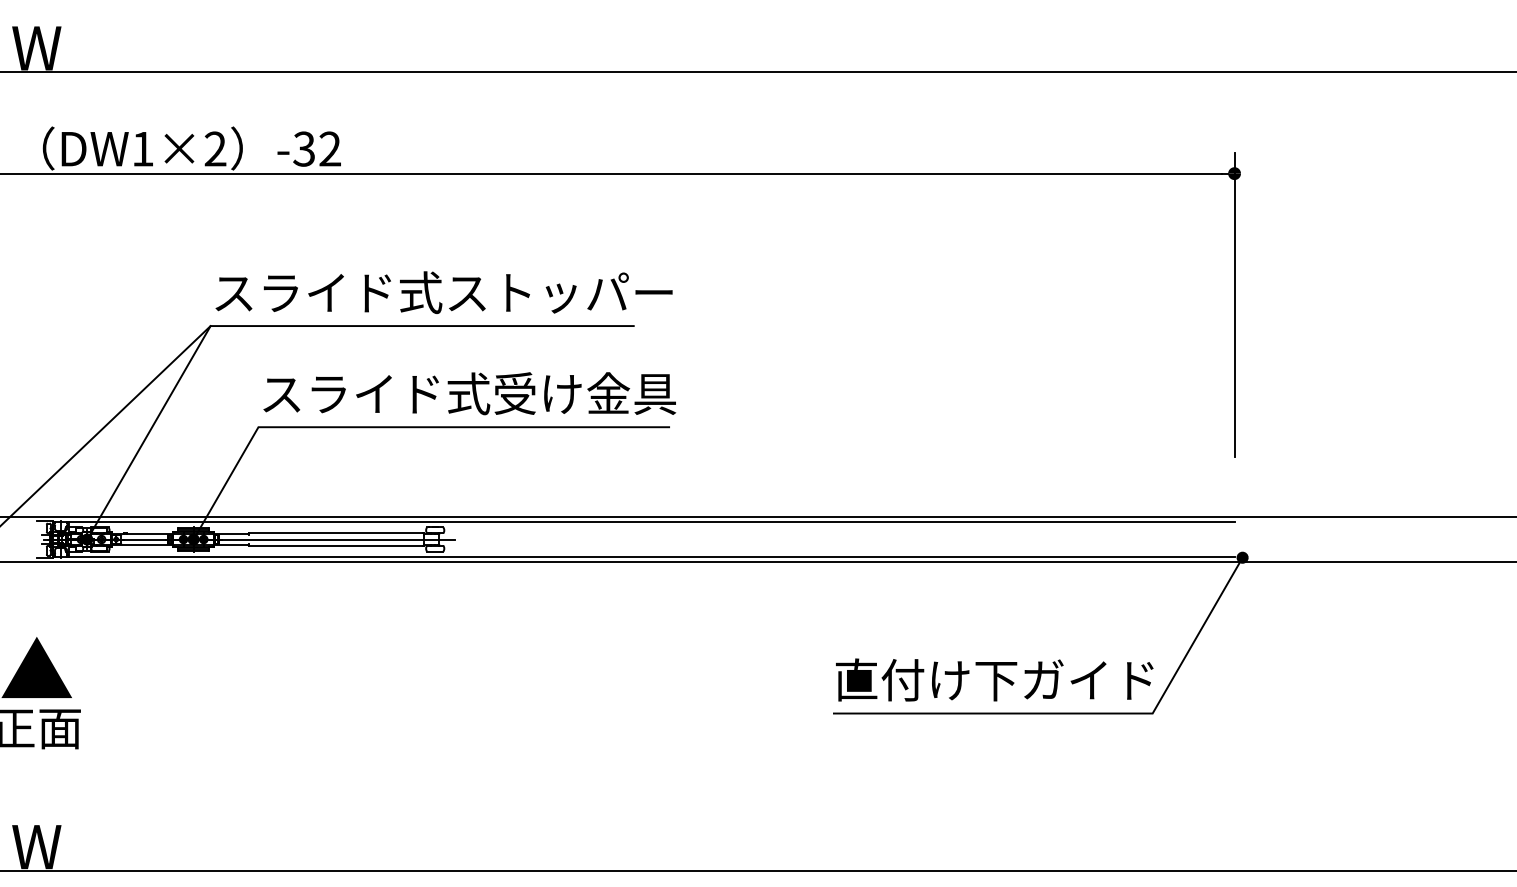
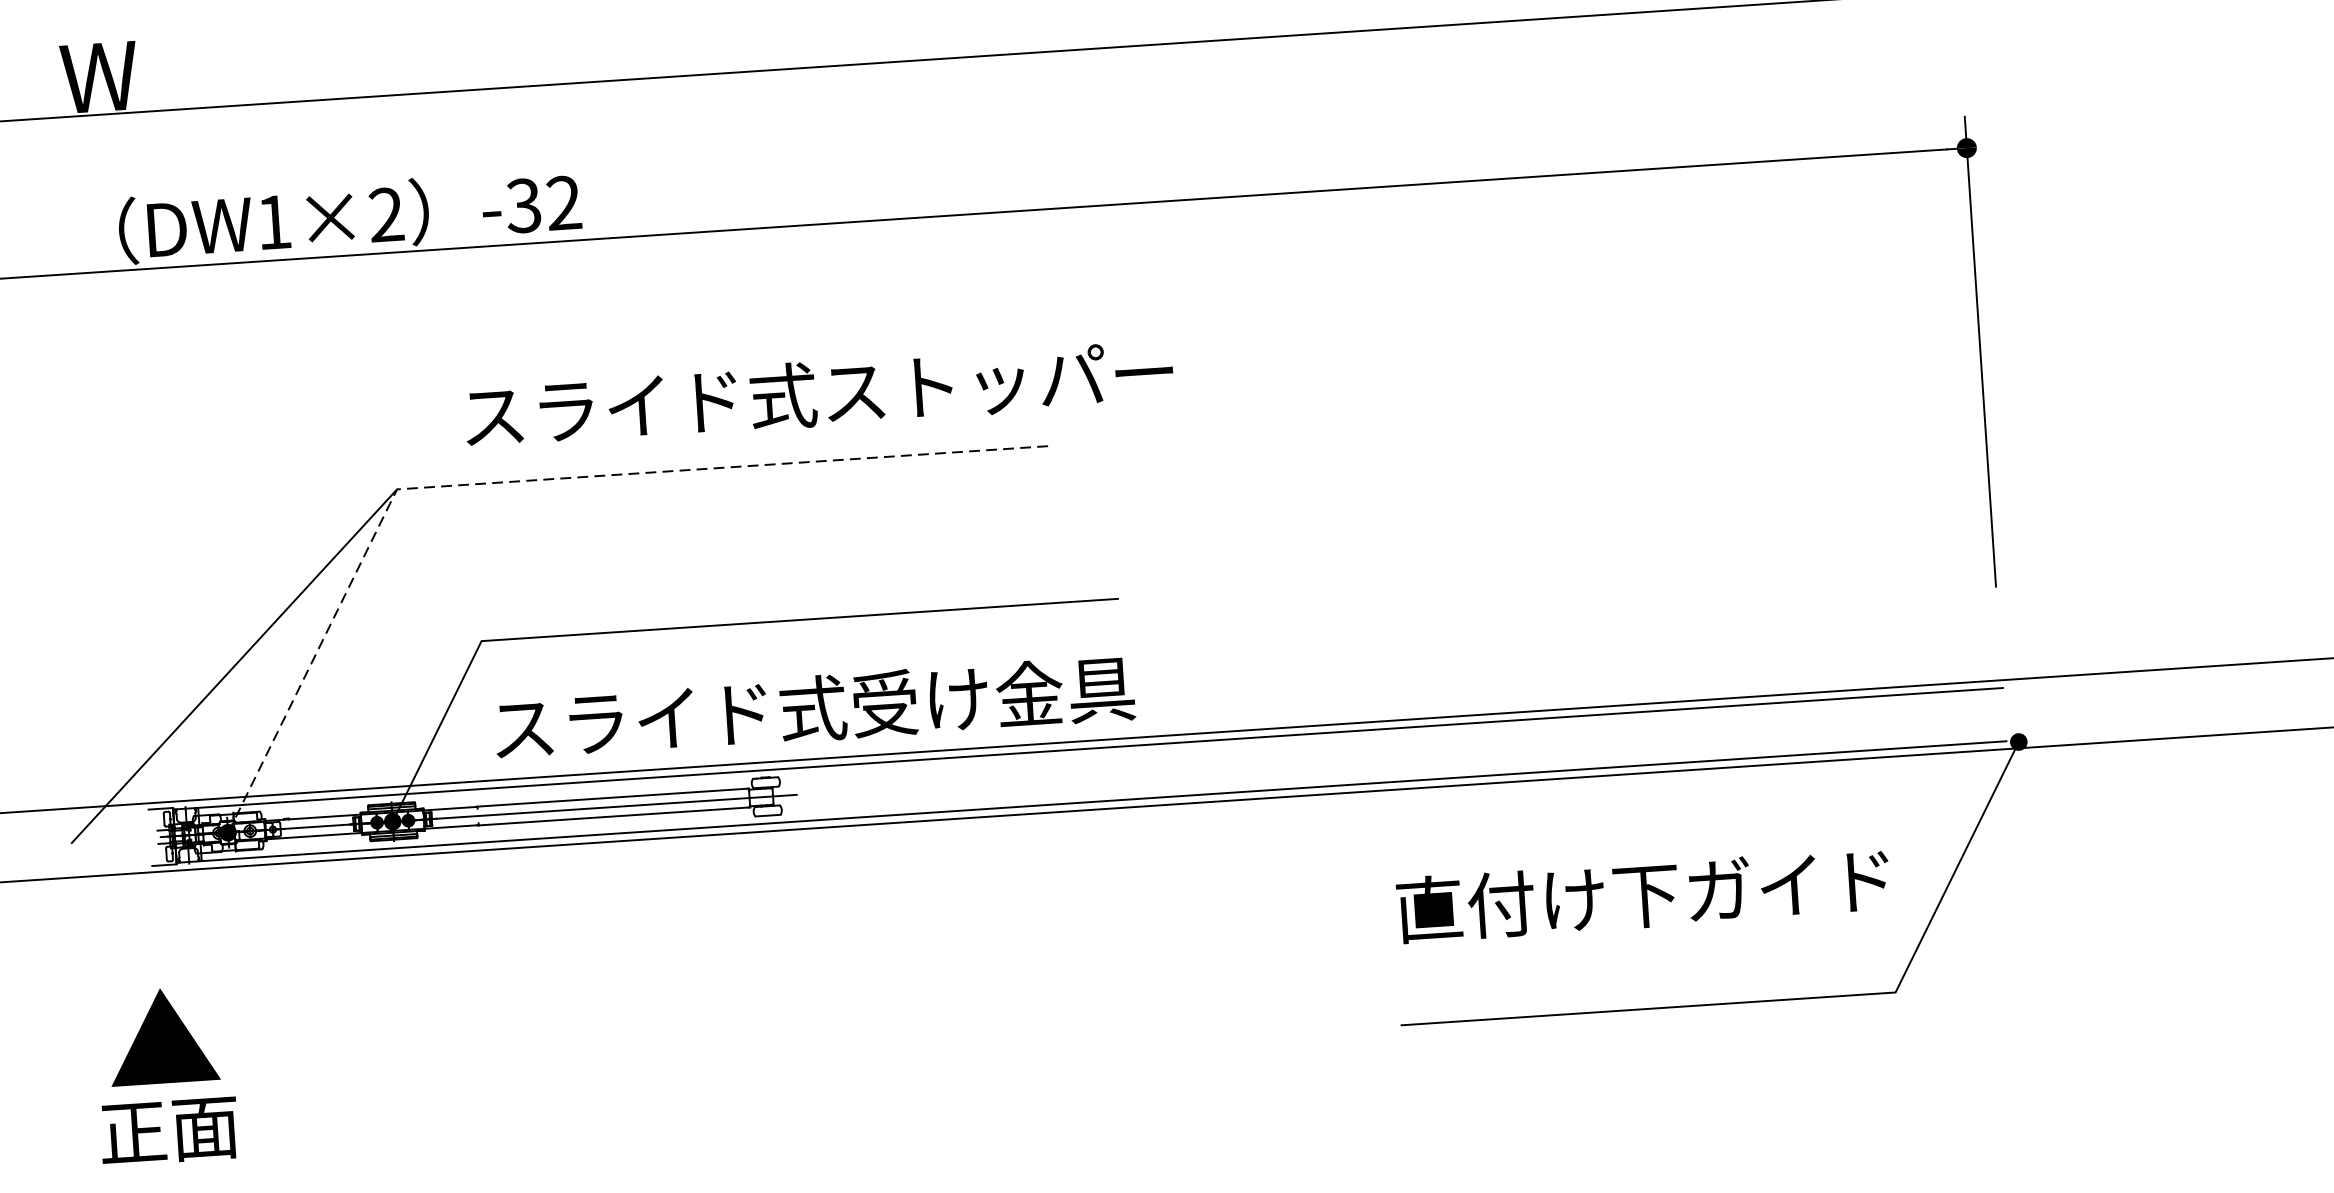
text: (443, 292) -> (818, 393), moved
line: (299, 326) -> (534, 480), solid -> dashed
text: (469, 393) -> (814, 708), moved
text: (994, 679) -> (1643, 894), moved

